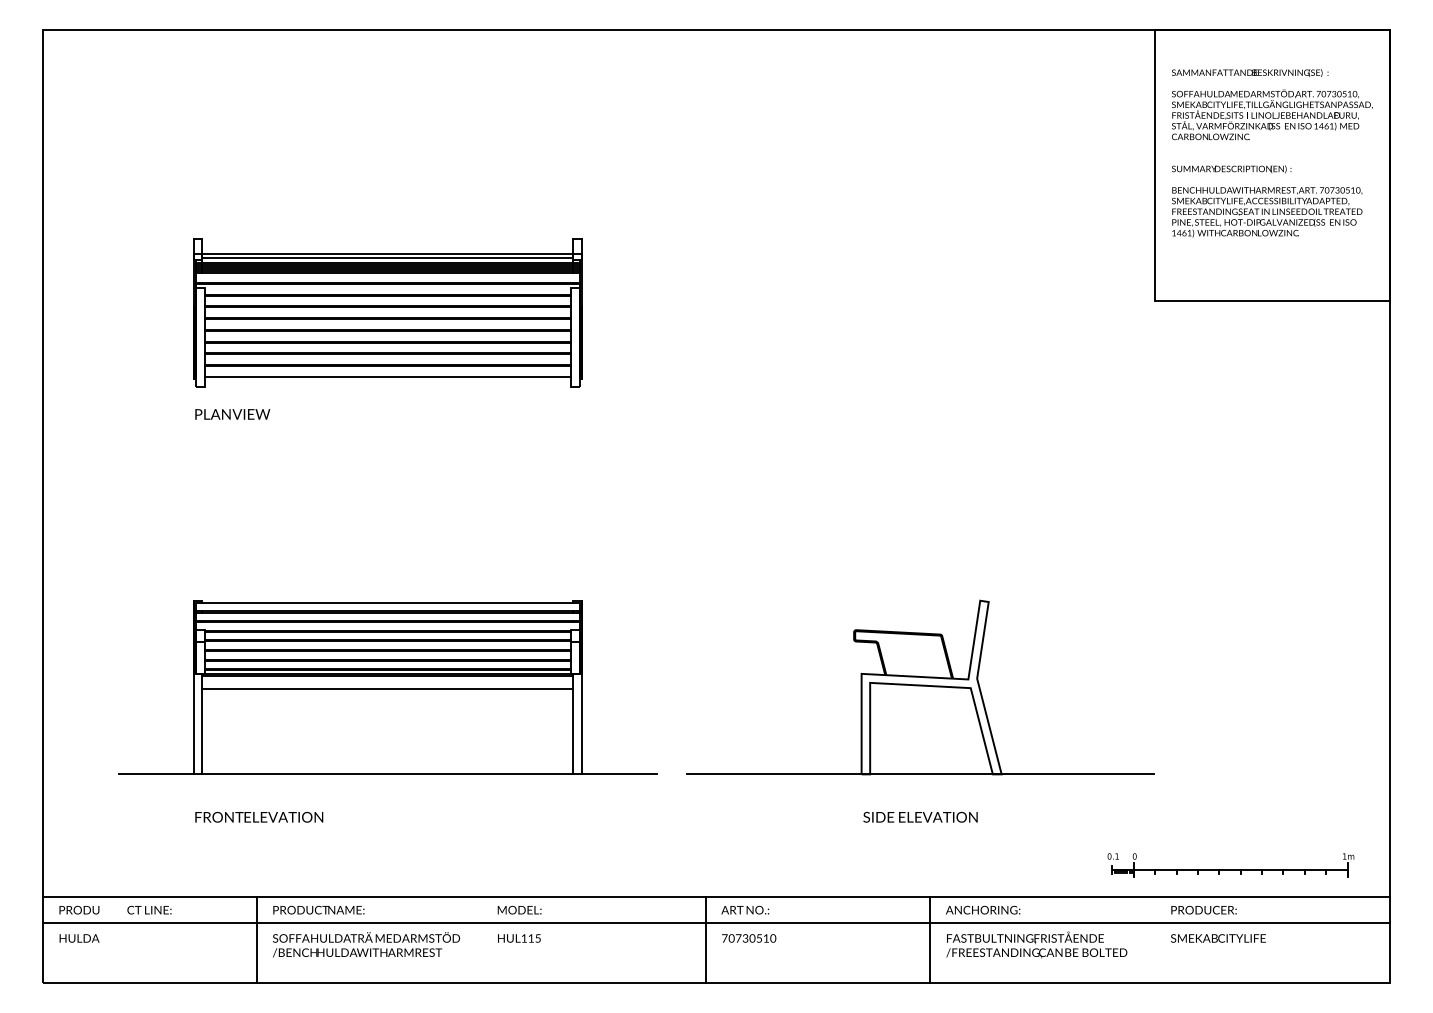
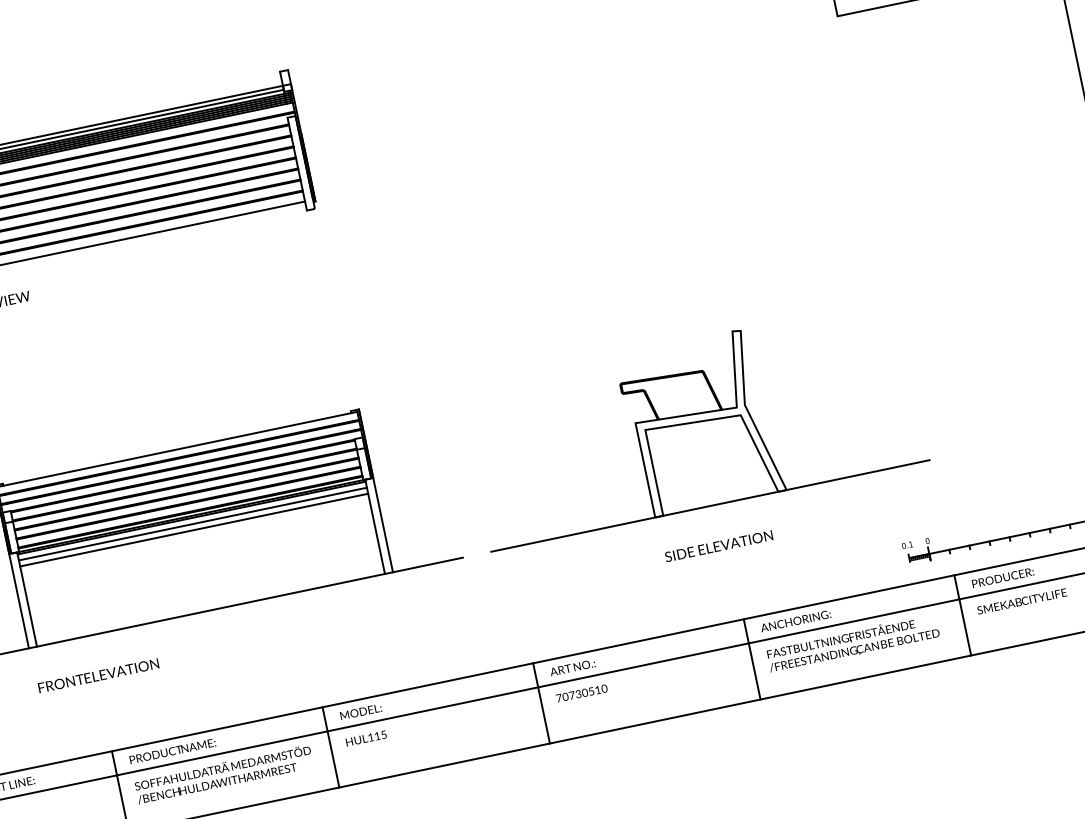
line: (387, 682) -> (192, 524), added
line: (481, 939) -> (331, 746), added
line: (1154, 939) -> (962, 615), added

